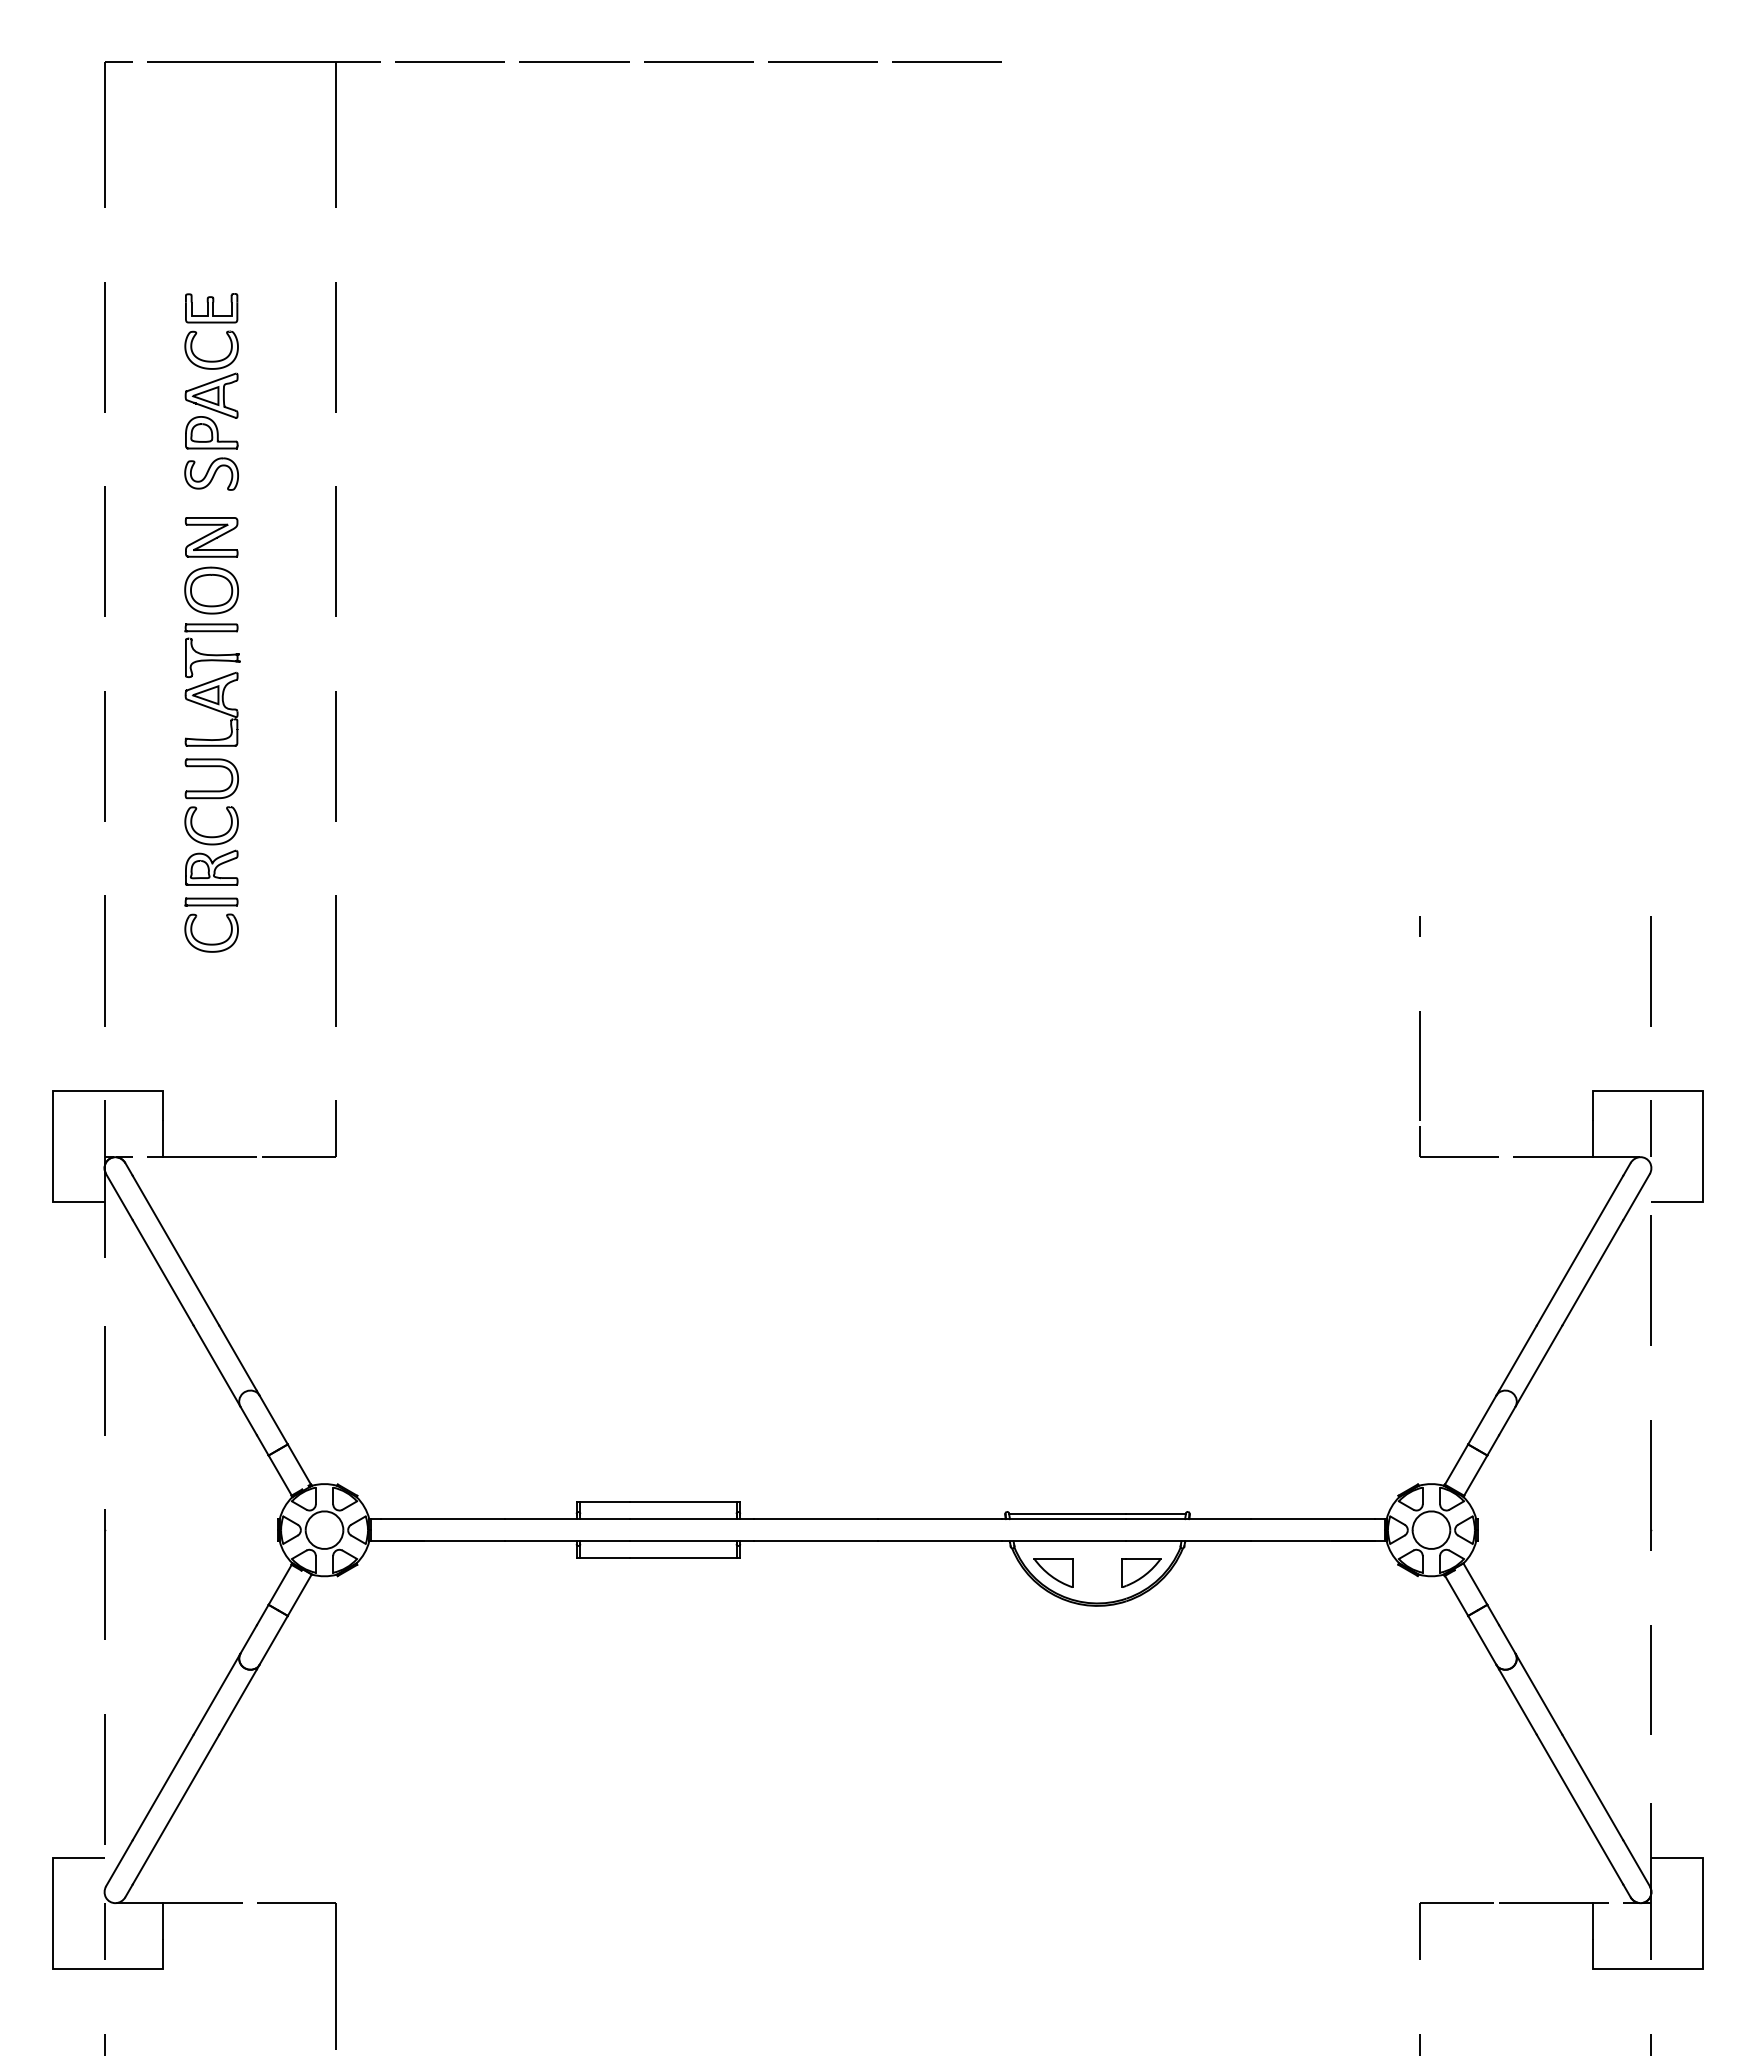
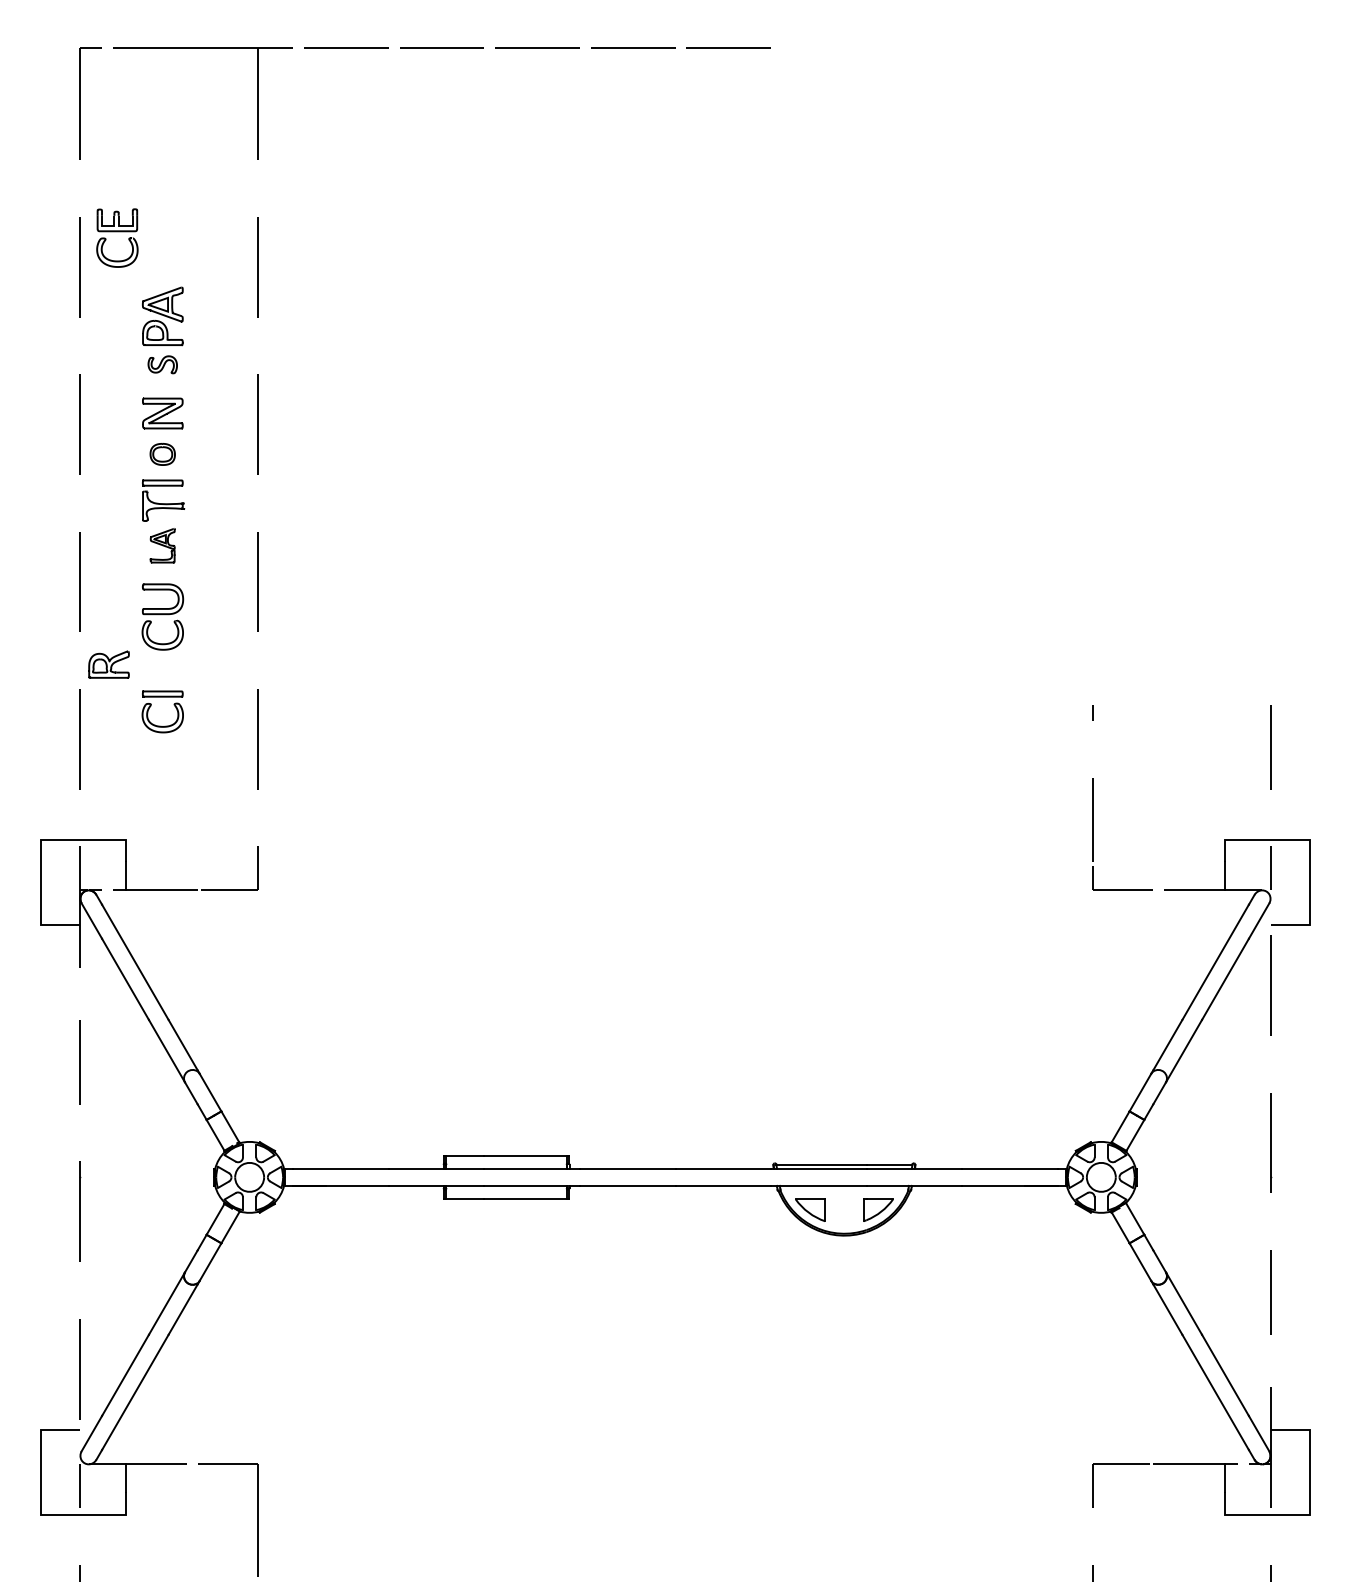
part: (211, 323) -> (117, 232), moved
part: (211, 473) -> (162, 364), size x0.7
part: (211, 590) -> (162, 454), size x0.6
part: (211, 708) -> (162, 545), size x0.6
part: (211, 867) -> (108, 664), moved

